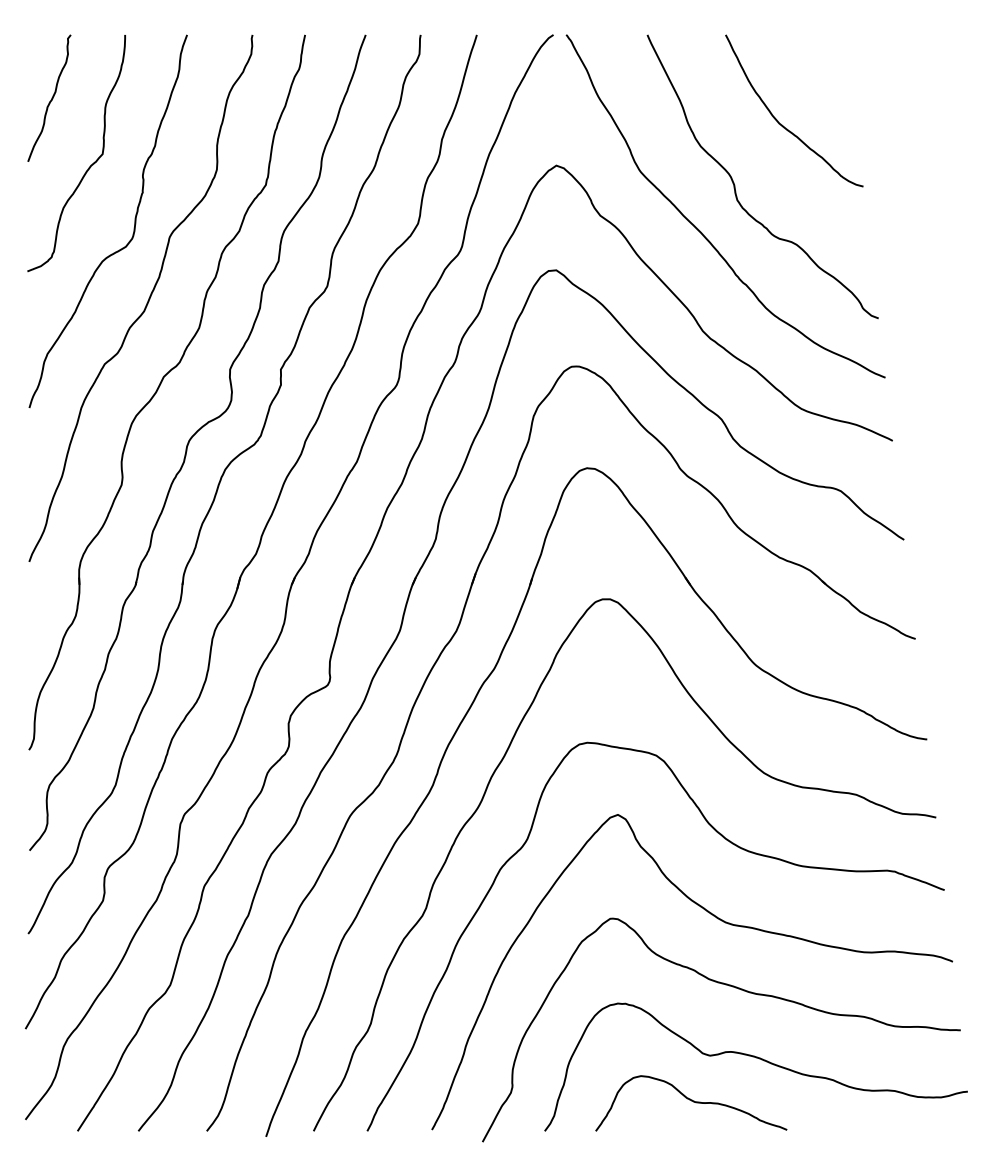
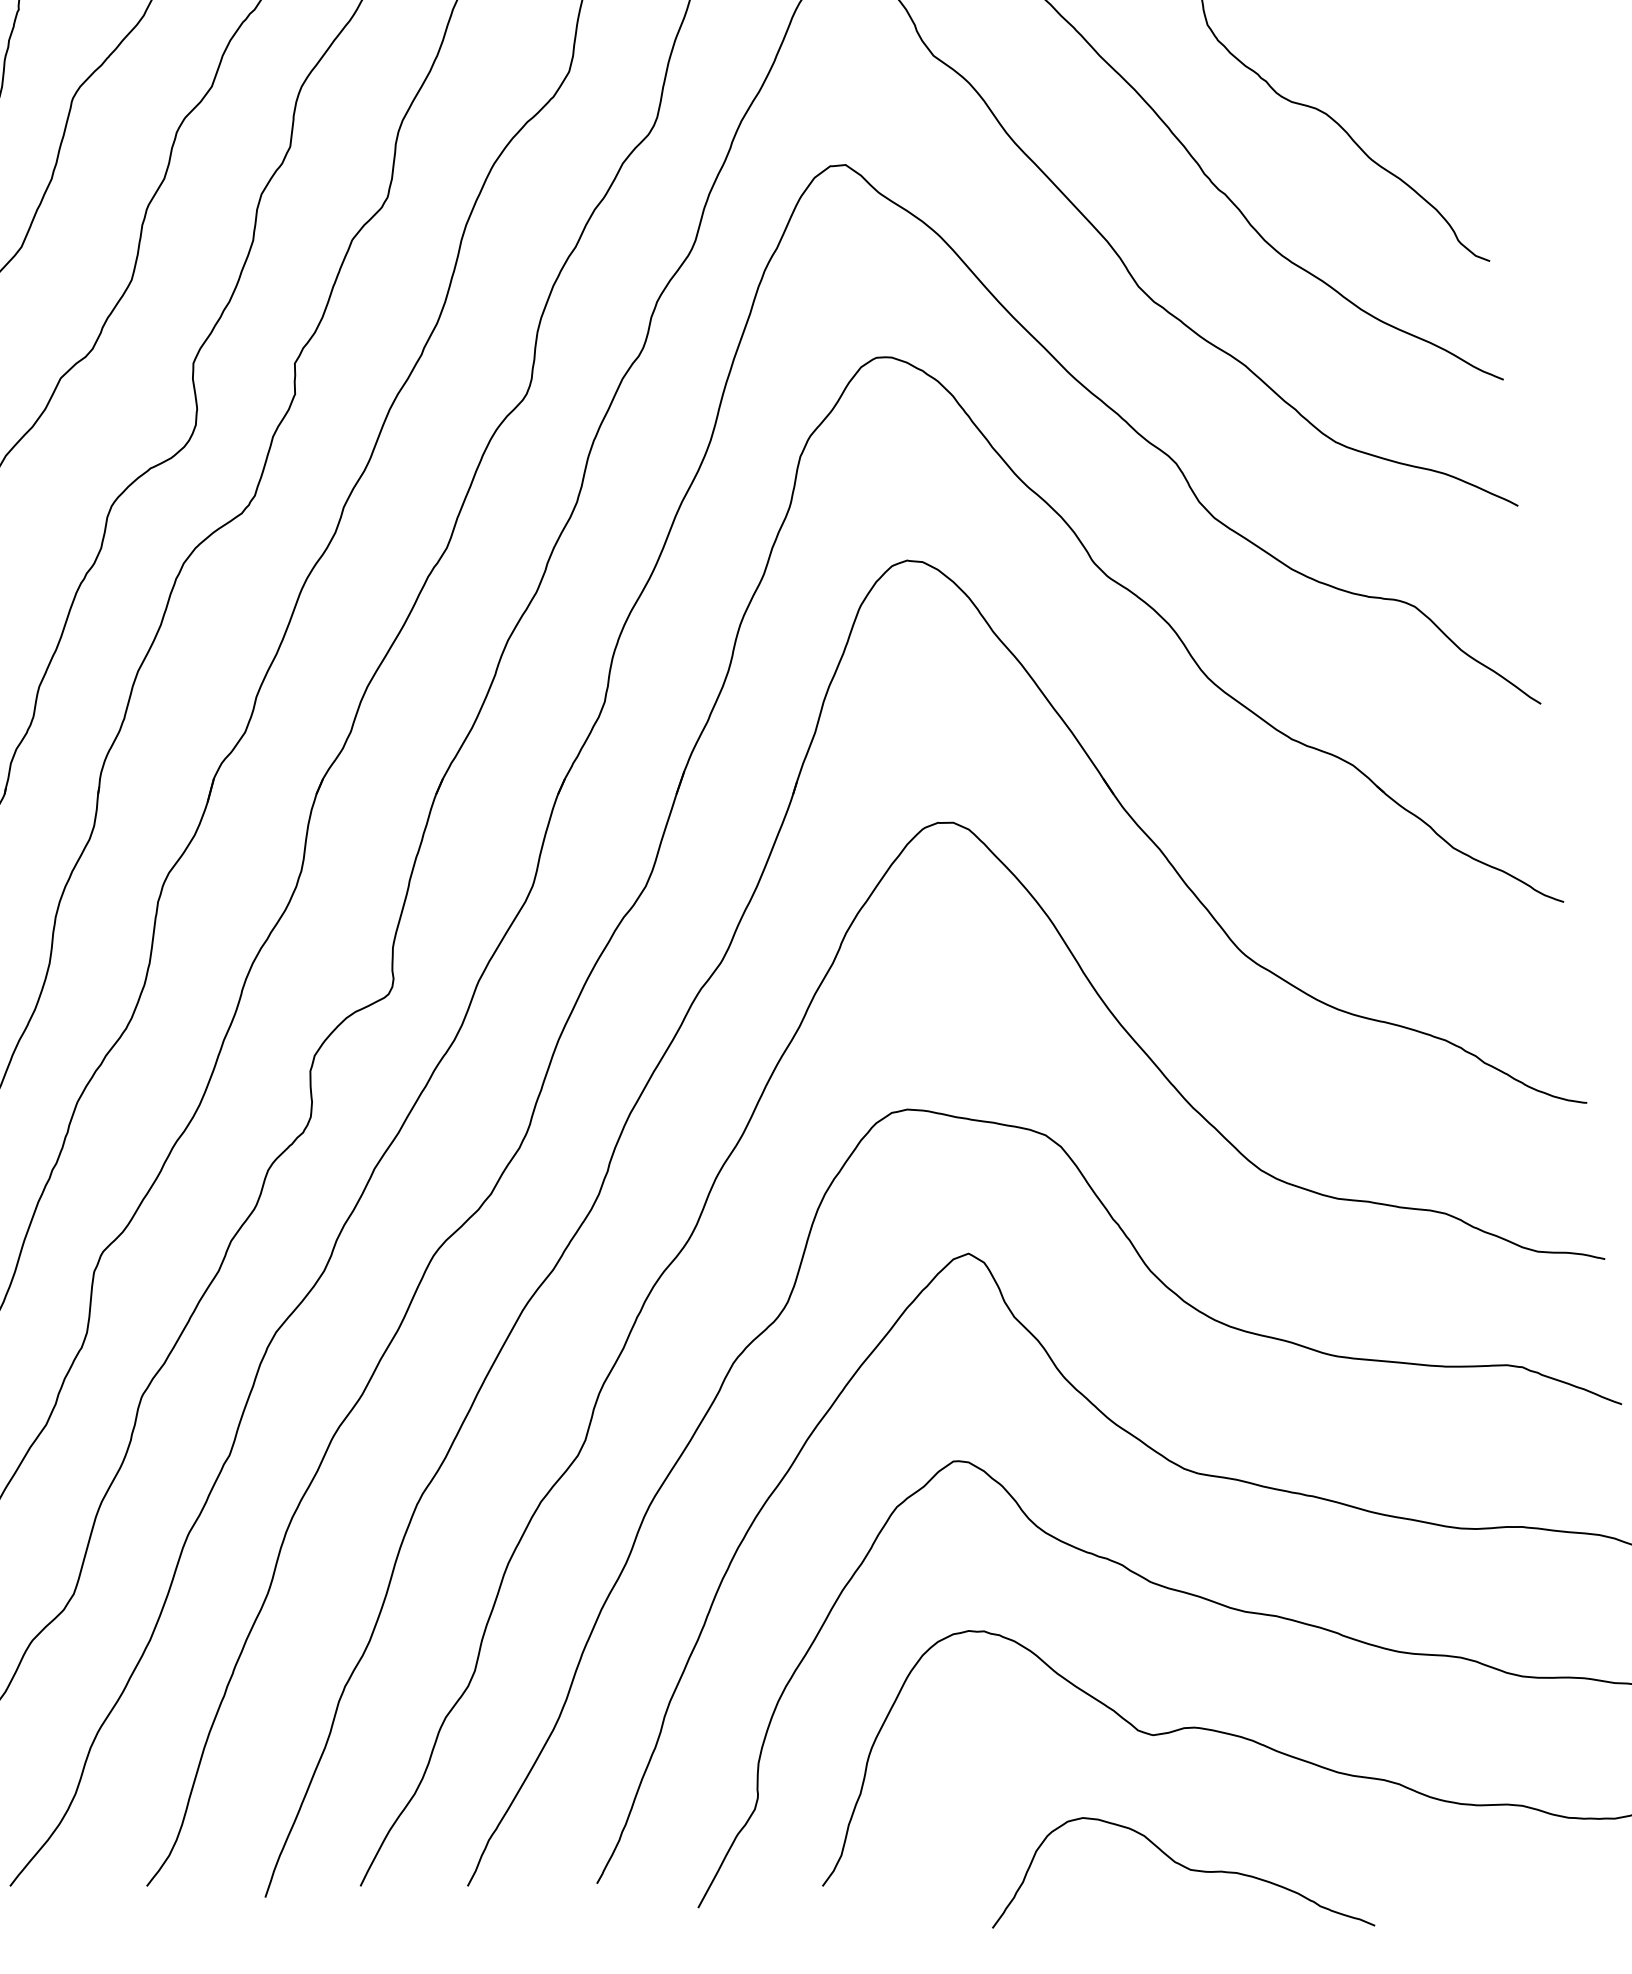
curve: (691, 1101) -> (1183, 1868), moved

